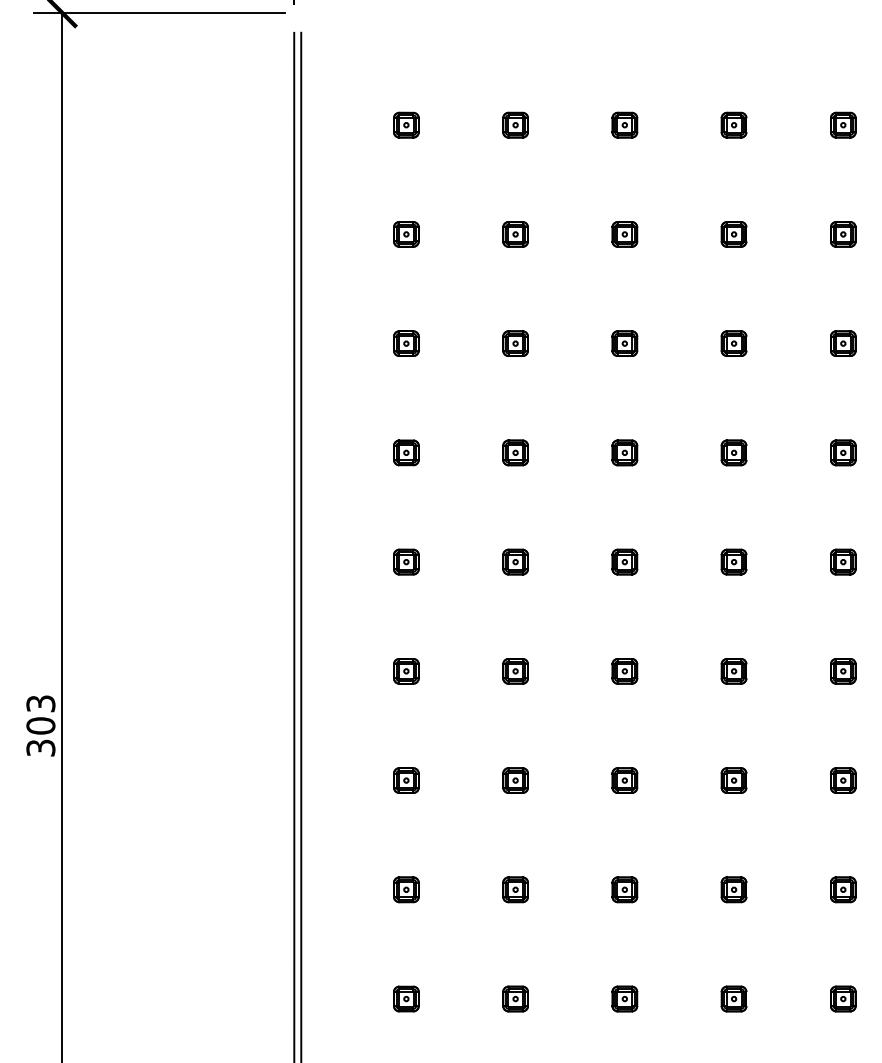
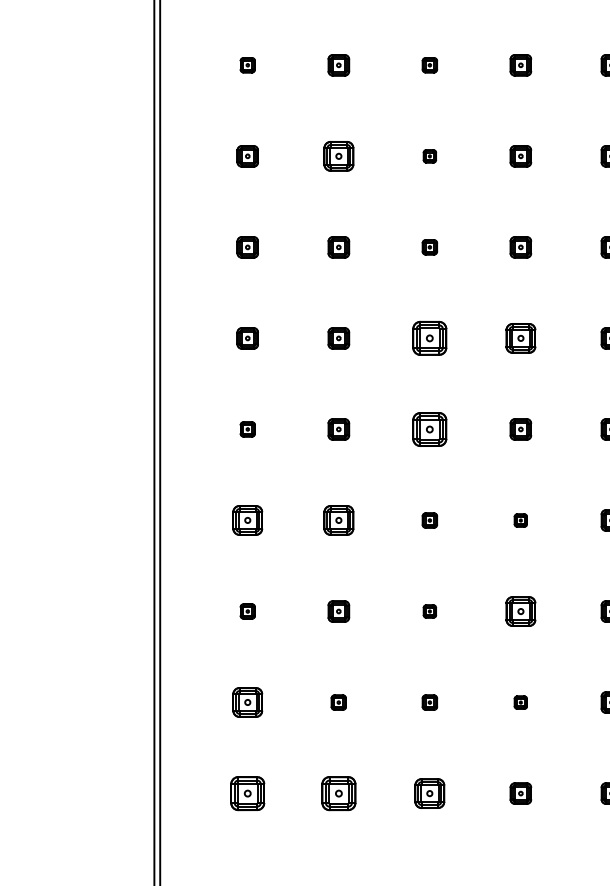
part: (406, 124) -> (247, 64), size x0.7
part: (624, 124) -> (429, 64), size x0.7
part: (515, 234) -> (338, 156), size x1.4
part: (624, 234) -> (429, 156), size x0.6
part: (624, 343) -> (429, 247), size x0.7
part: (624, 452) -> (429, 338), size x1.6
part: (733, 452) -> (520, 338), size x1.4
part: (406, 561) -> (247, 428), size x0.7
part: (624, 561) -> (429, 428), size x1.6
part: (406, 671) -> (247, 520), size x1.4
part: (515, 671) -> (338, 520), size x1.4
part: (624, 671) -> (429, 520), size x0.7
part: (733, 671) -> (520, 520), size x0.6
part: (406, 780) -> (247, 611), size x0.7
part: (624, 780) -> (429, 611), size x0.6
part: (733, 780) -> (520, 611), size x1.4
part: (406, 889) -> (247, 702), size x1.4
part: (515, 889) -> (338, 702), size x0.7
part: (624, 889) -> (429, 702), size x0.7
part: (733, 889) -> (520, 702), size x0.6
part: (406, 998) -> (247, 793), size x1.6
part: (515, 998) -> (338, 793), size x1.6
part: (624, 998) -> (429, 793), size x1.4

